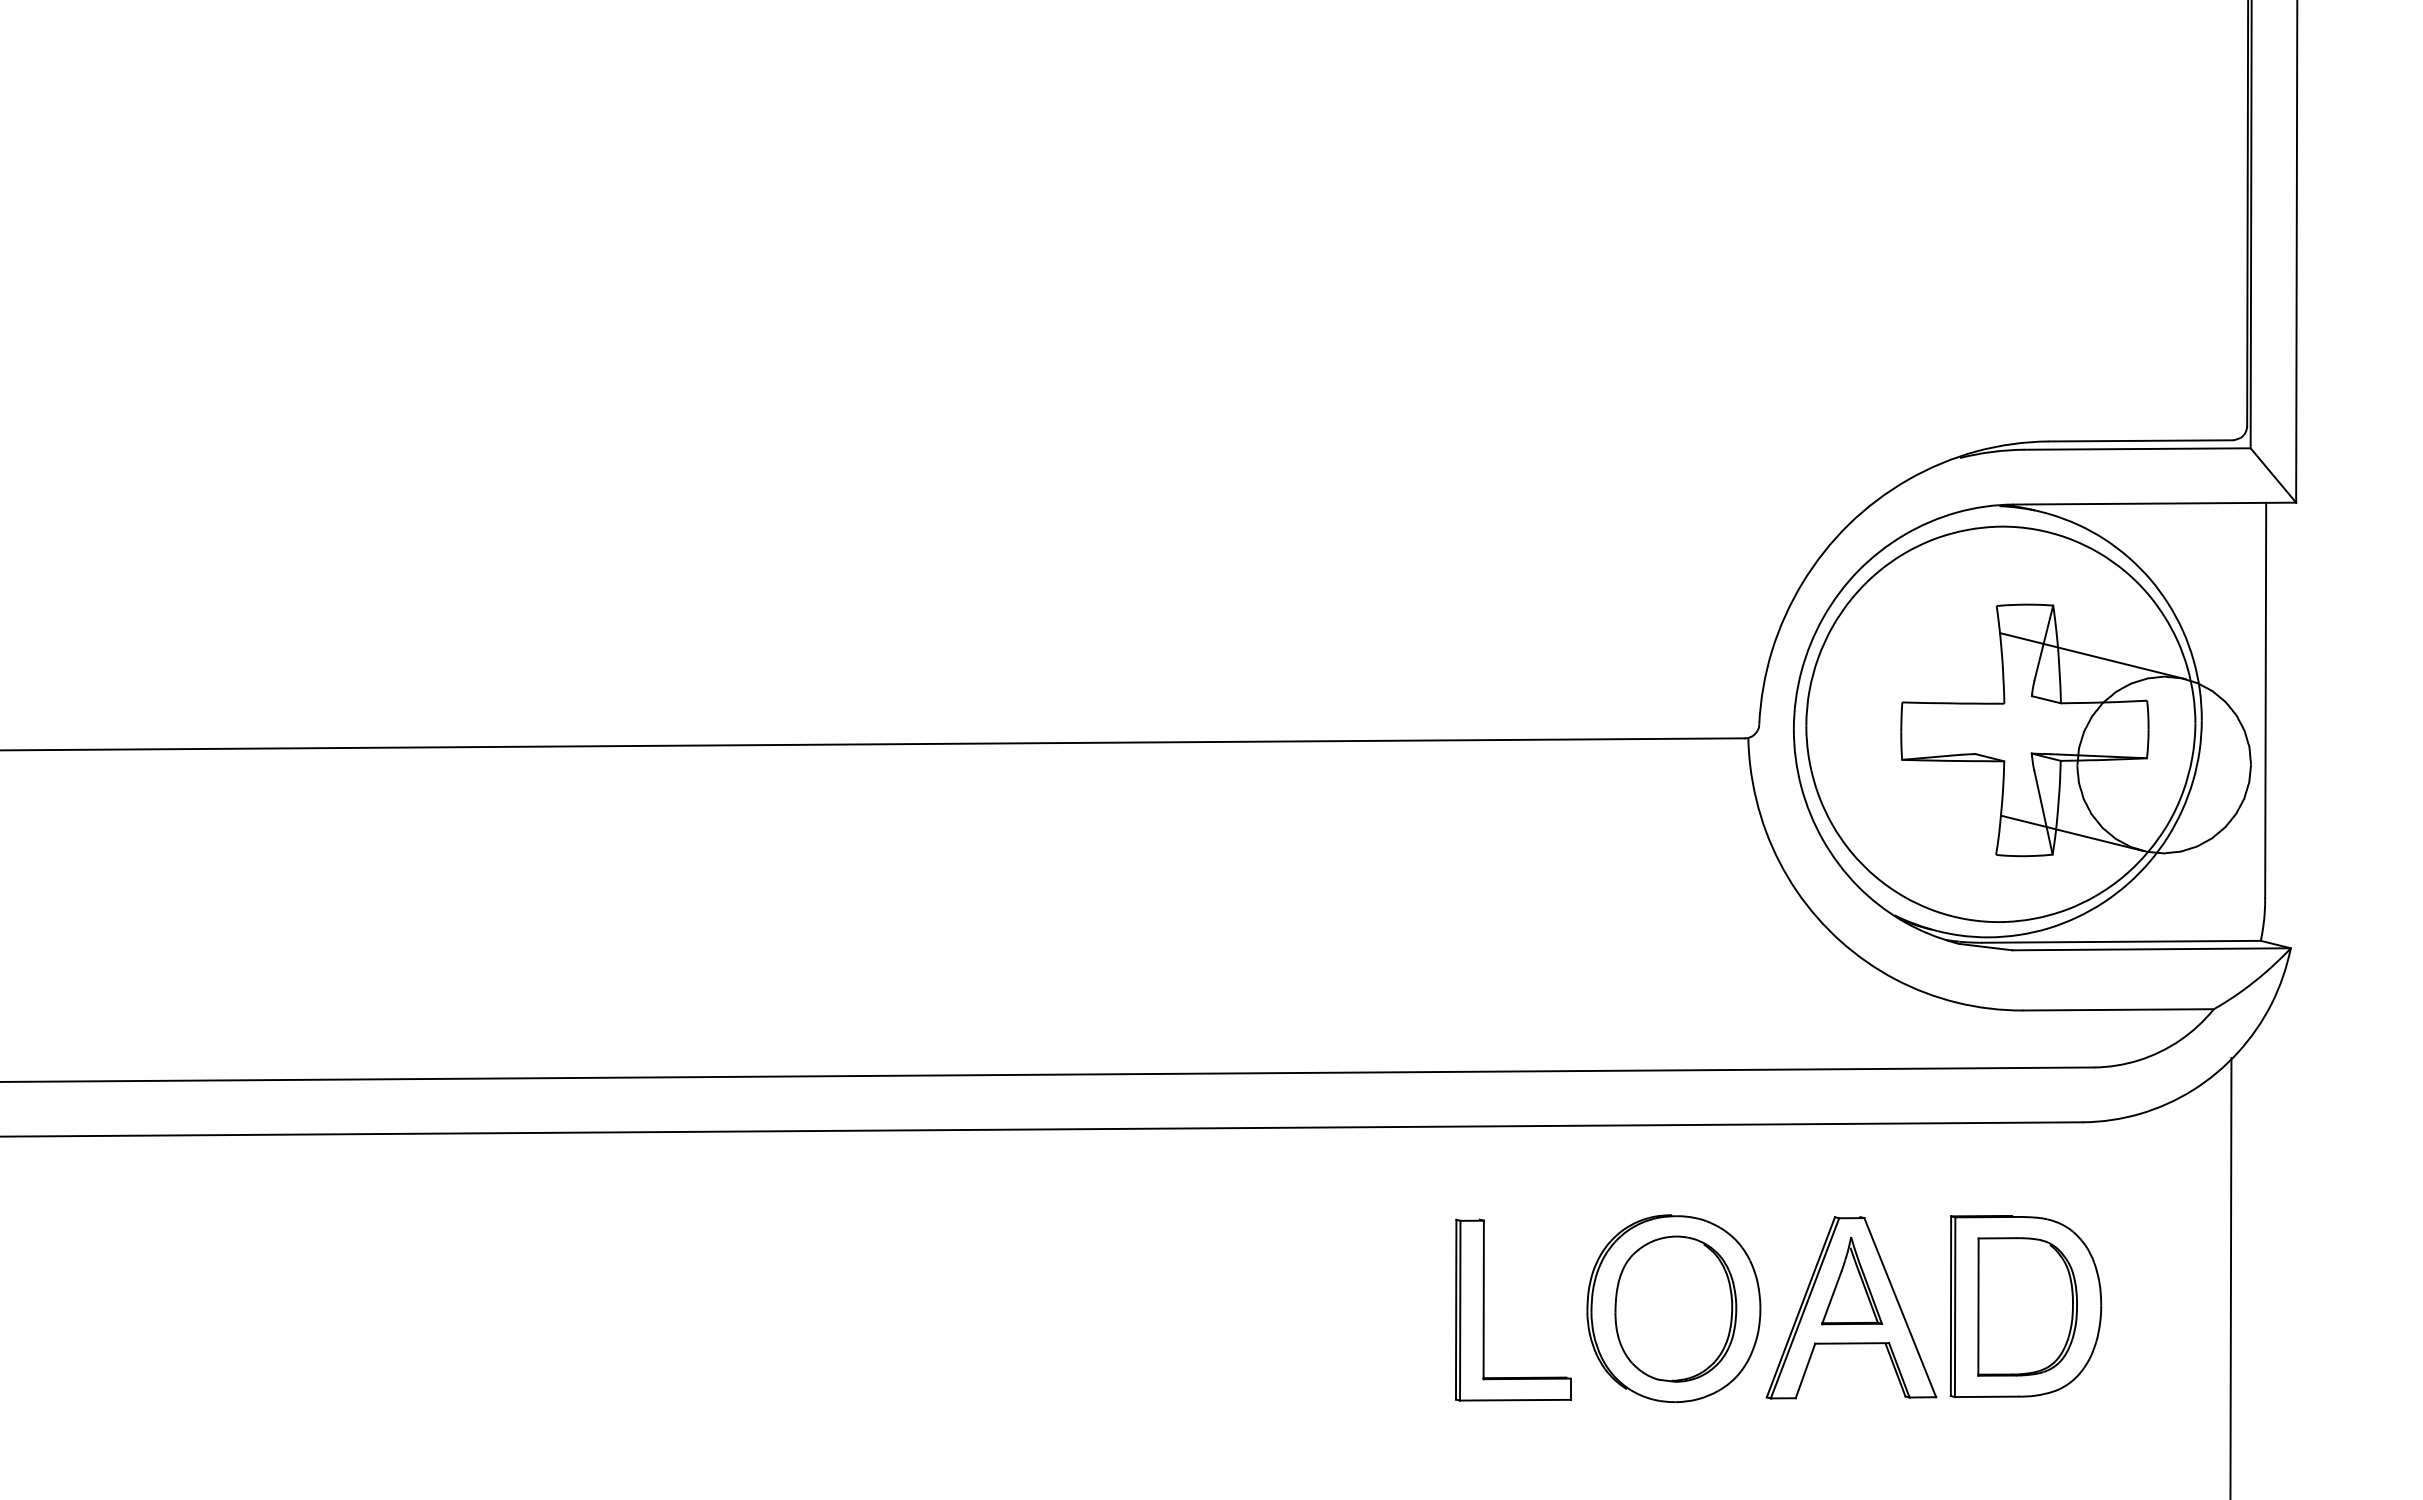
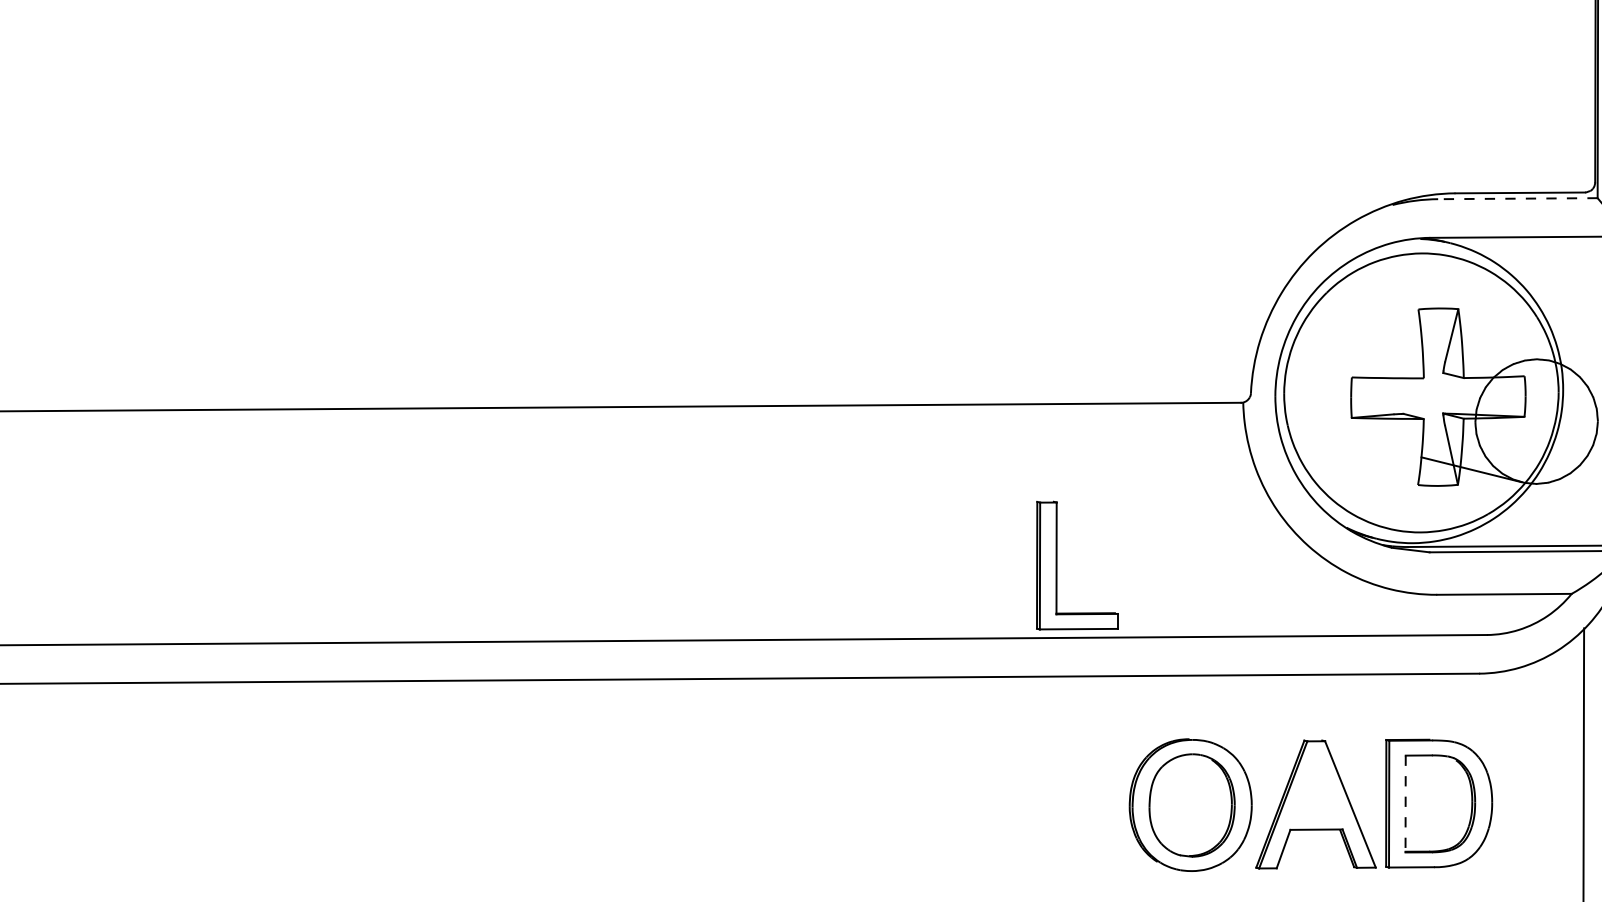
line: (2137, 449) -> (1517, 199), solid -> dashed
line: (2092, 656) -> (1486, 345), removed
part: (1851, 1281) -> (1316, 785), removed
line: (1978, 1307) -> (1405, 804), solid -> dashed
part: (1484, 1309) -> (1057, 565), moved

